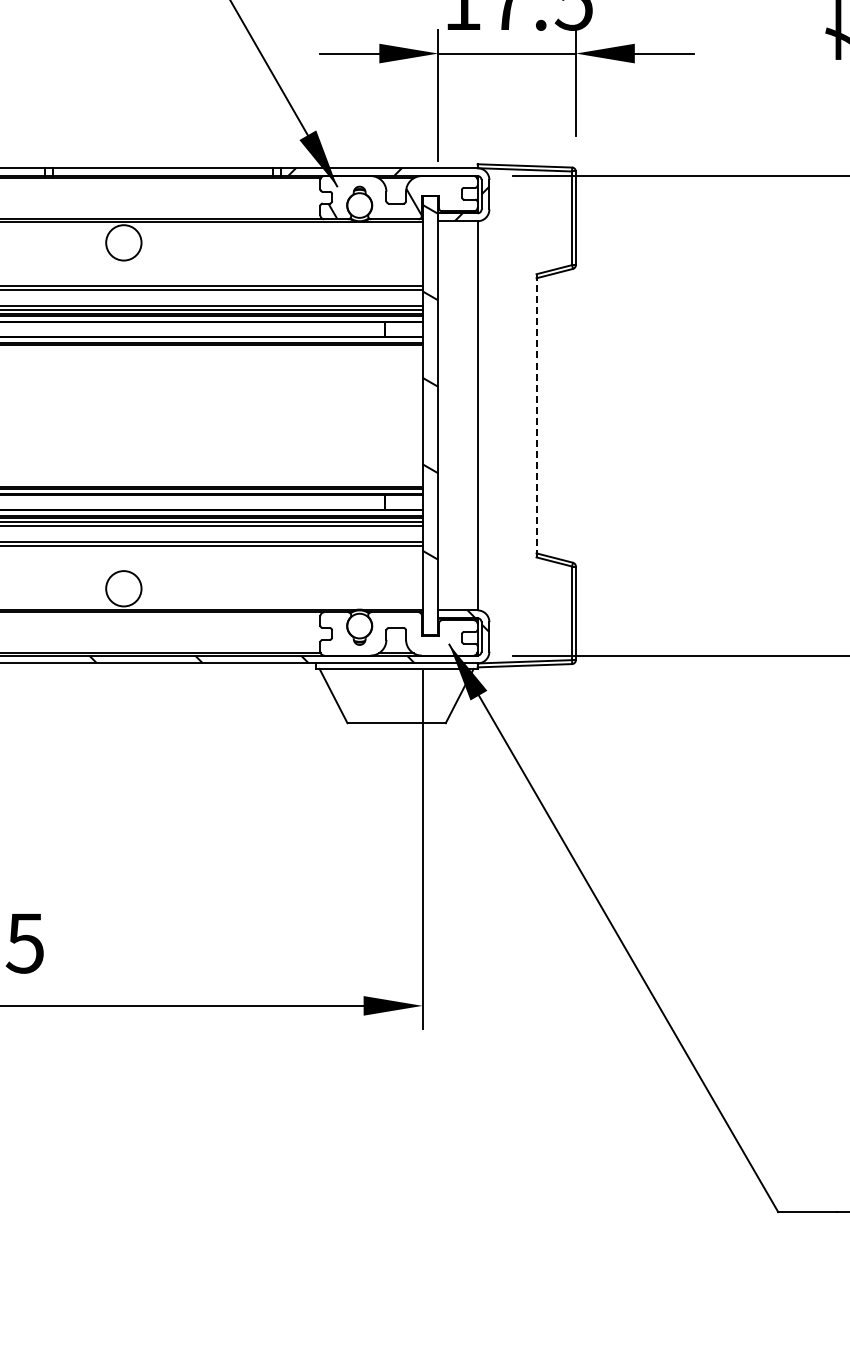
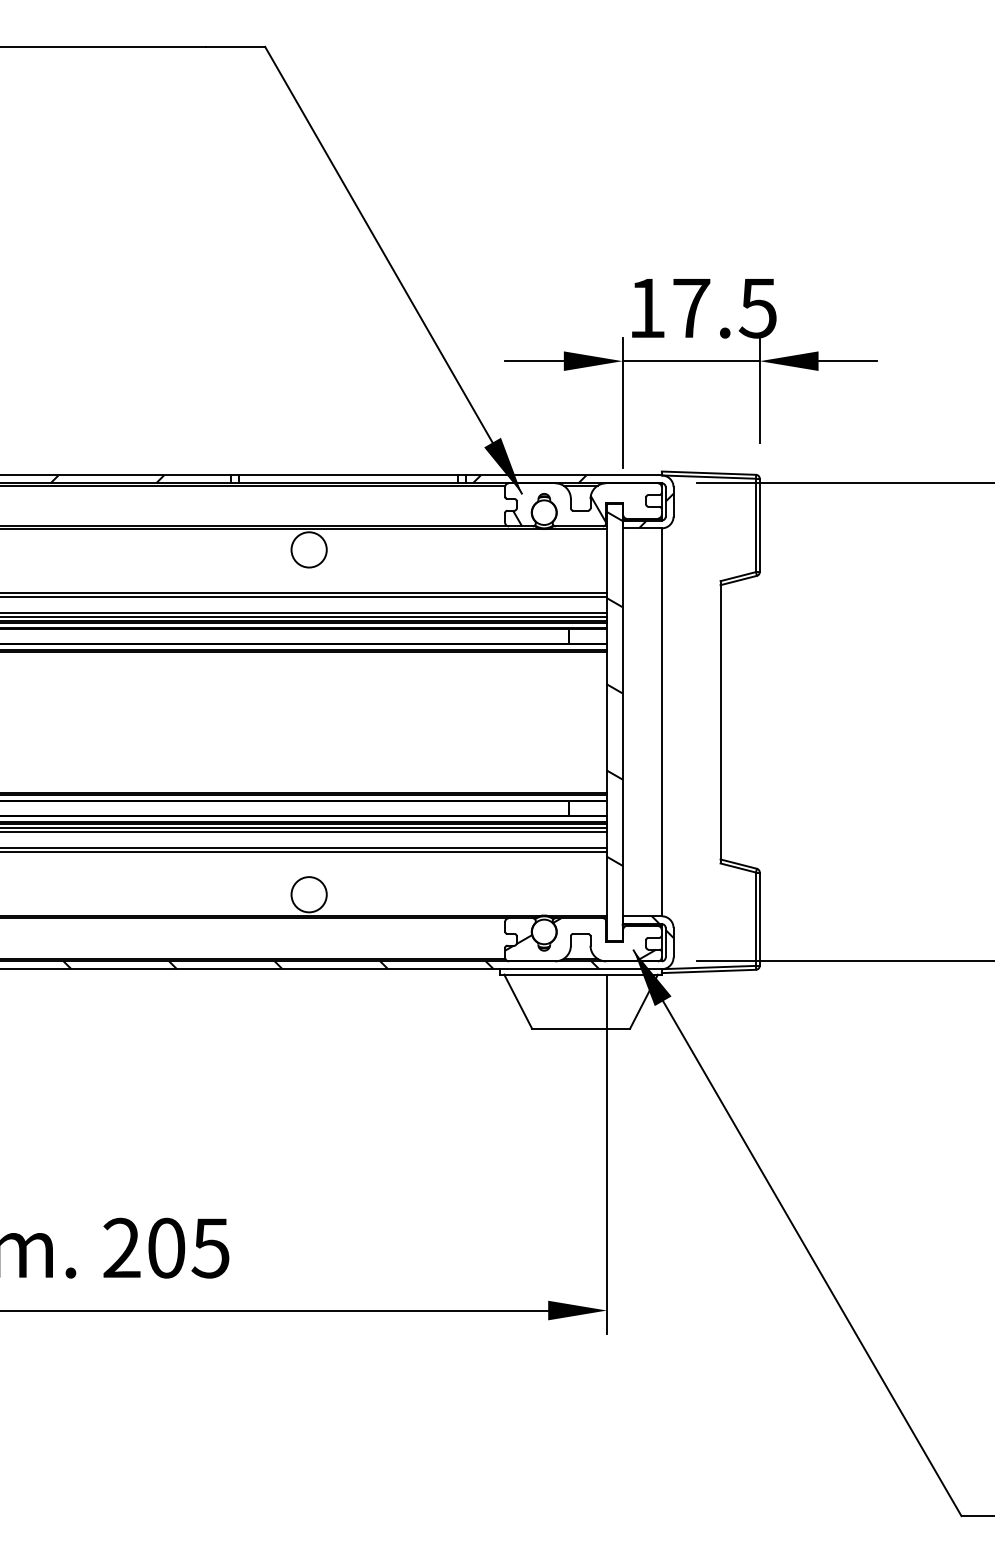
line: (536, 416) -> (720, 722), dashed -> solid
hatch: (396, 633) -> (580, 939), added

